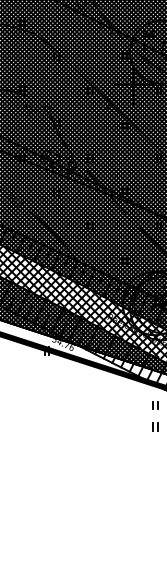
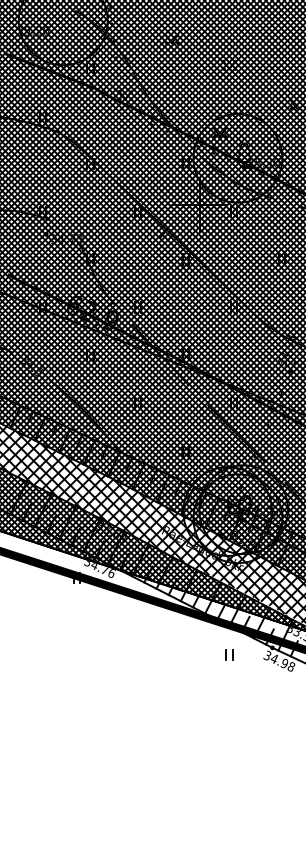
part: (155, 426) -> (229, 684), removed

